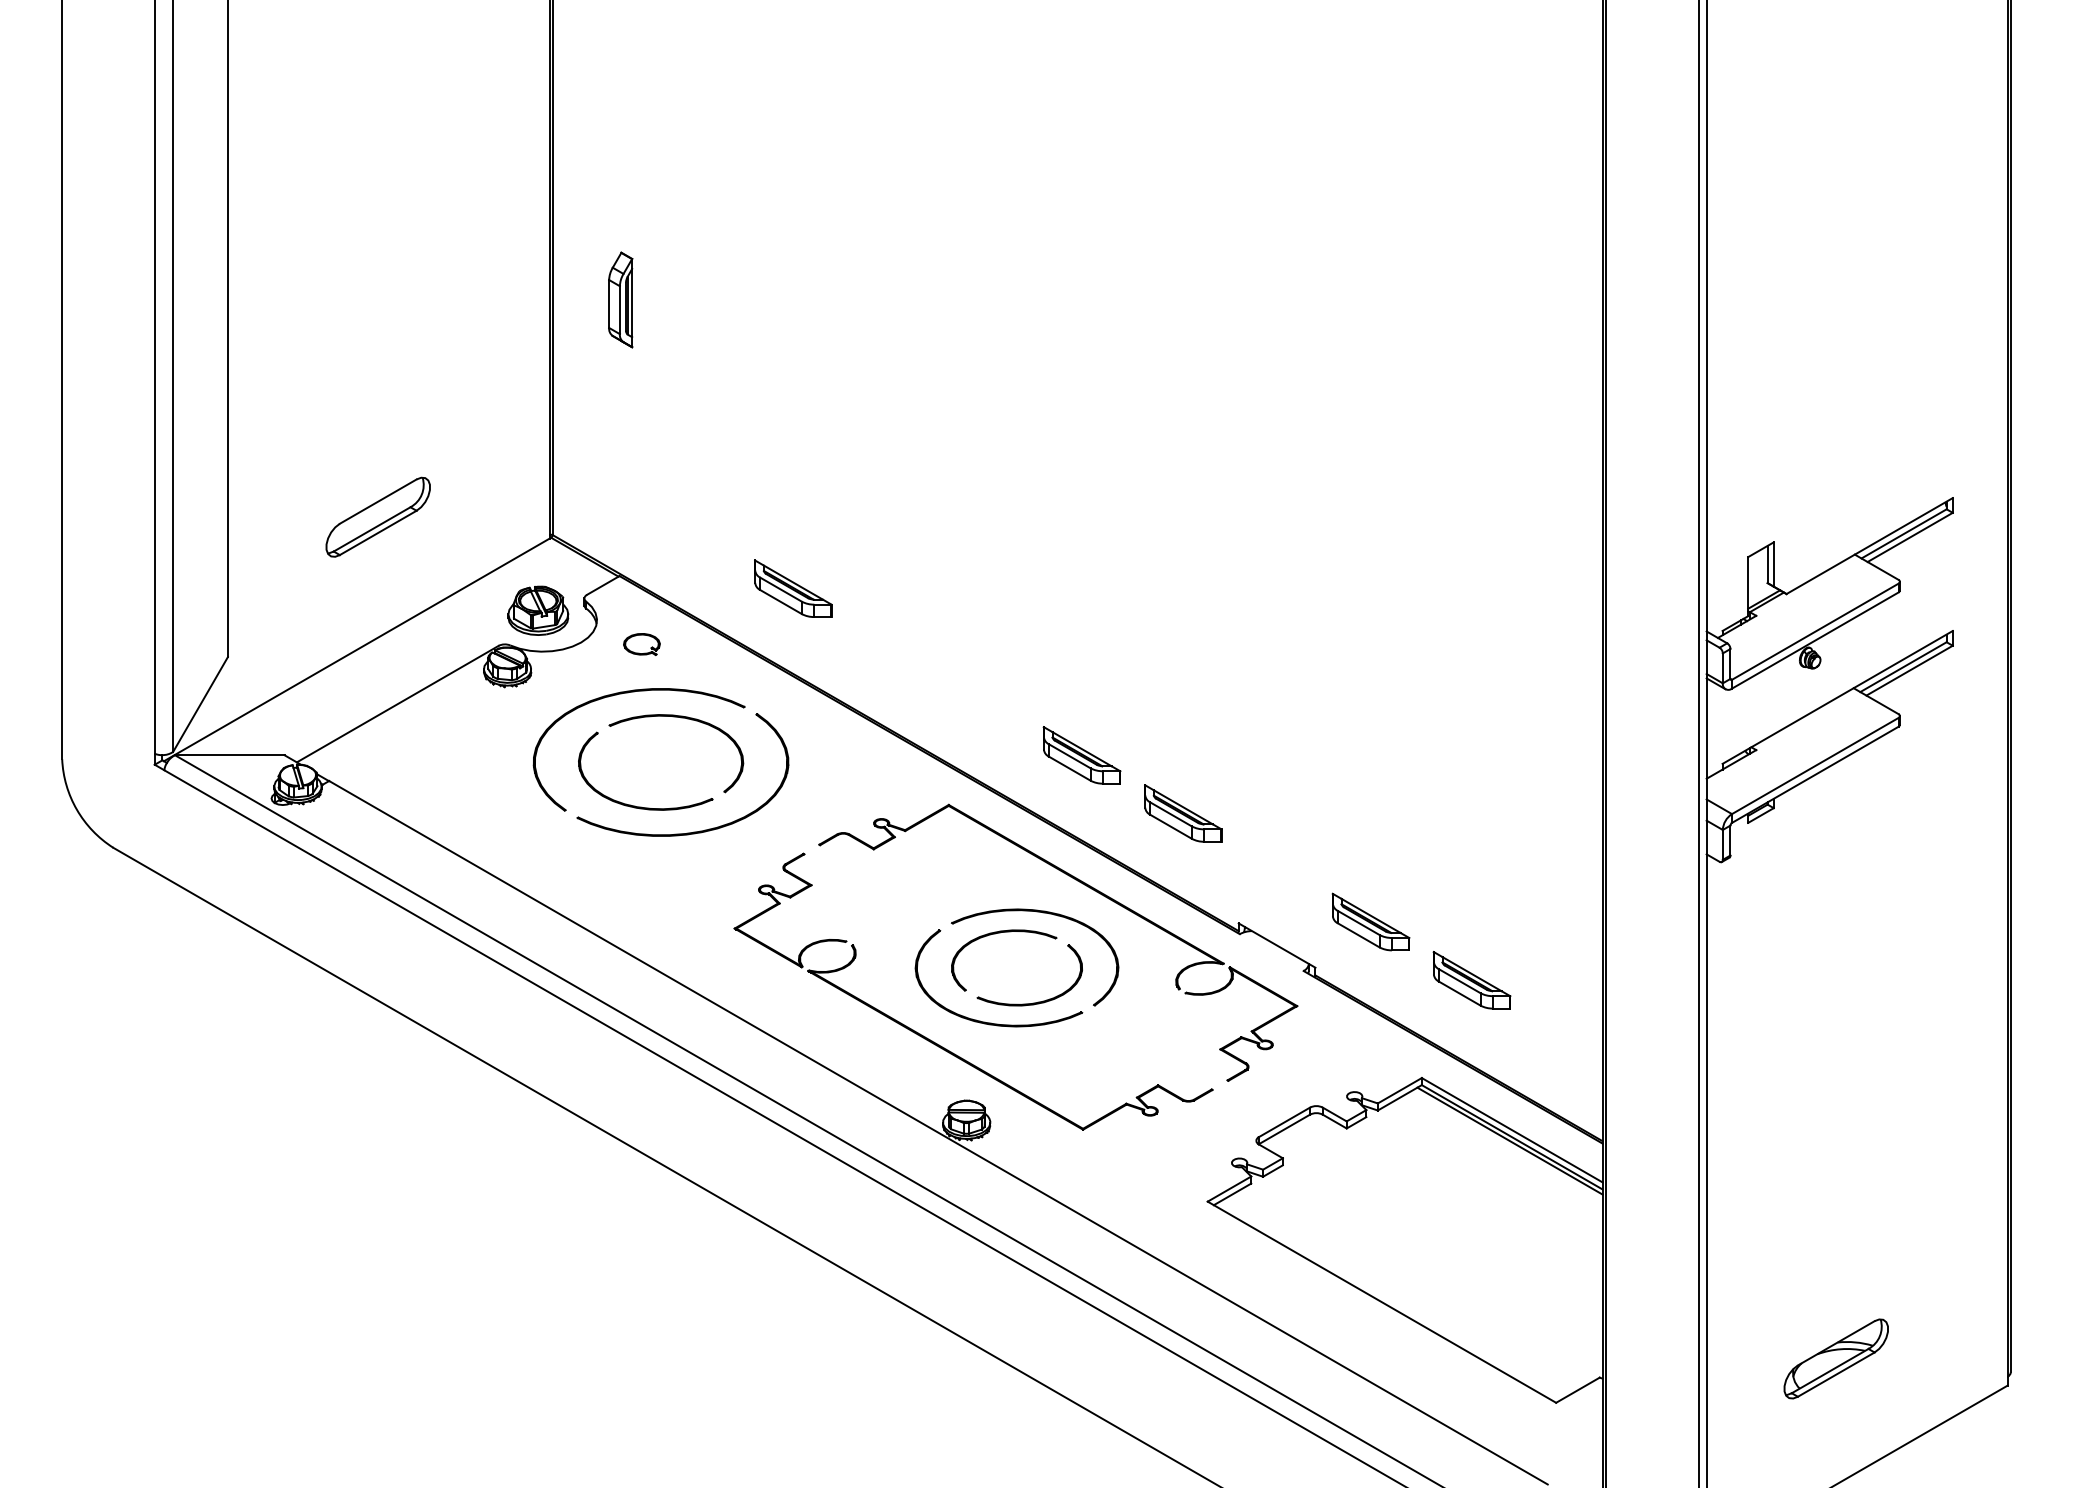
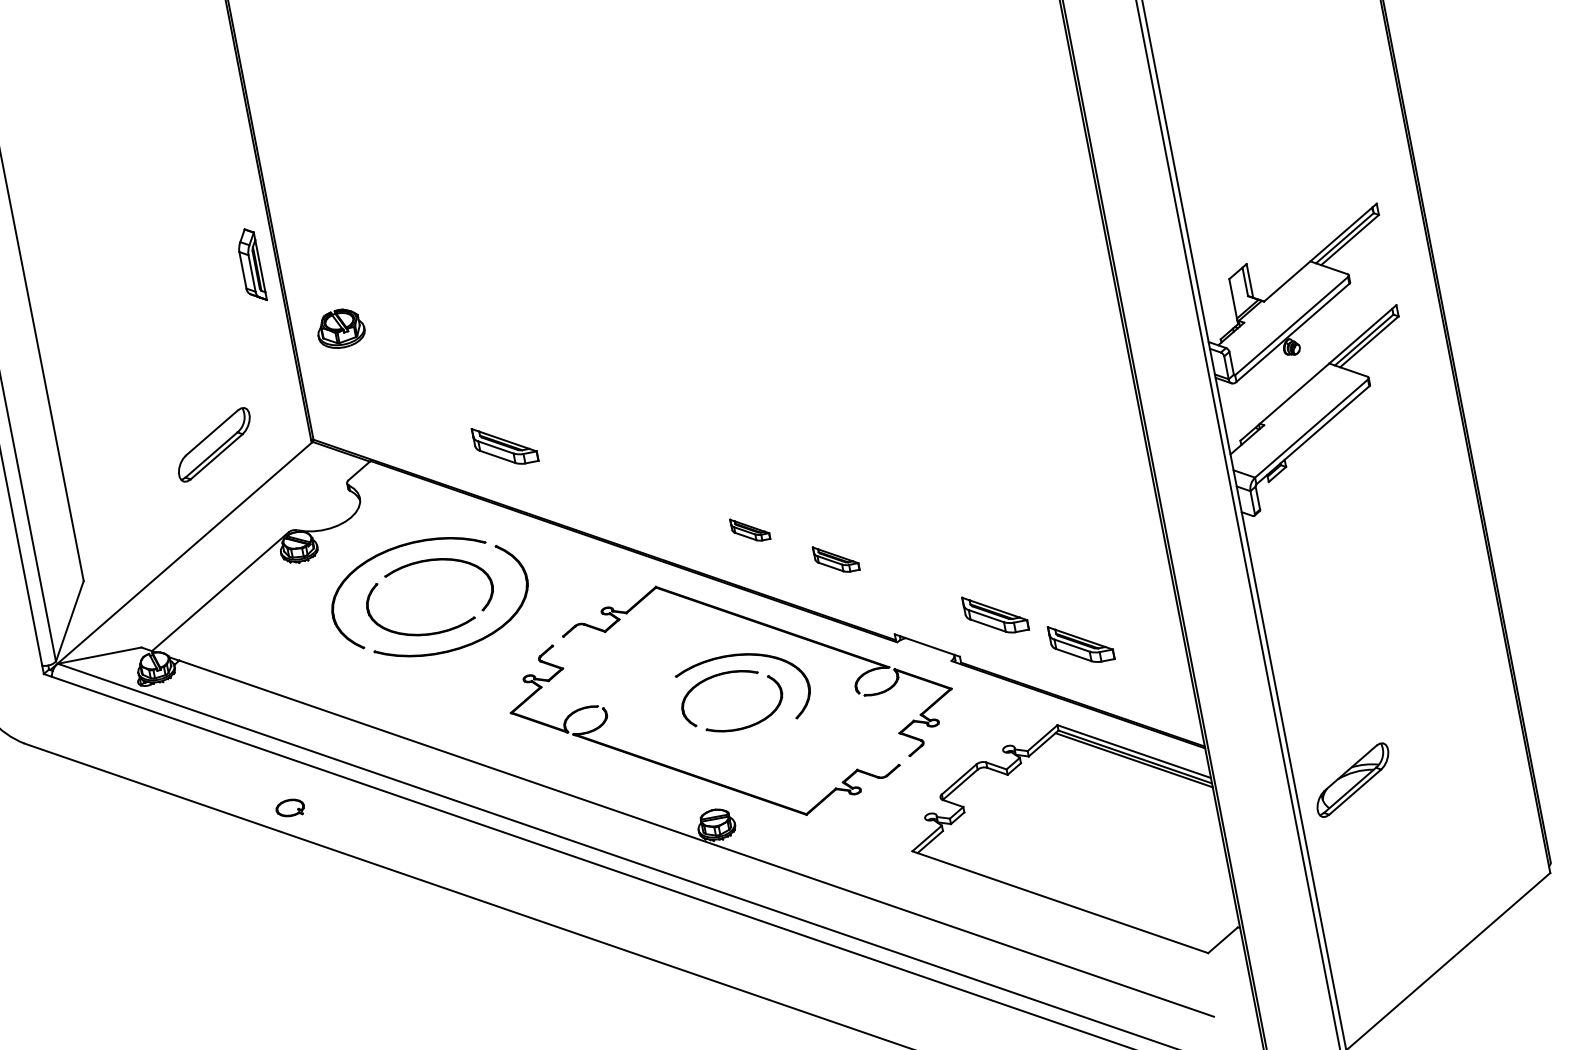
part: (620, 299) -> (250, 265), moved
part: (377, 516) -> (213, 444), moved
part: (538, 610) -> (340, 328), moved
part: (641, 644) -> (289, 808), moved
part: (1081, 755) -> (749, 529), size x0.6
part: (1183, 813) -> (836, 558), size x0.7
part: (991, 1022) -> (720, 746), removed
part: (1835, 1358) -> (1352, 779), moved

